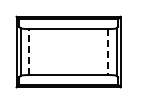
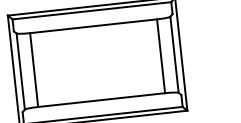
line: (29, 52) -> (34, 70), dashed -> solid
line: (108, 52) -> (161, 56), dashed -> solid

